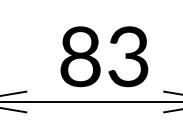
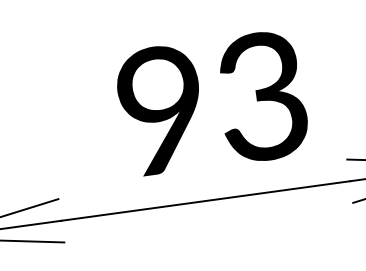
text: (80, 58) -> (162, 114), 83 -> 93

